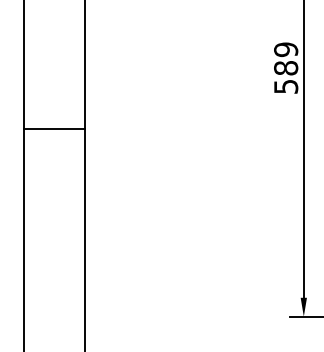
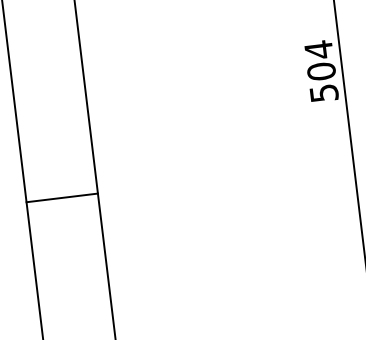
text: (286, 58) -> (320, 60), 589 -> 504
line: (54, 129) -> (62, 198), moved

